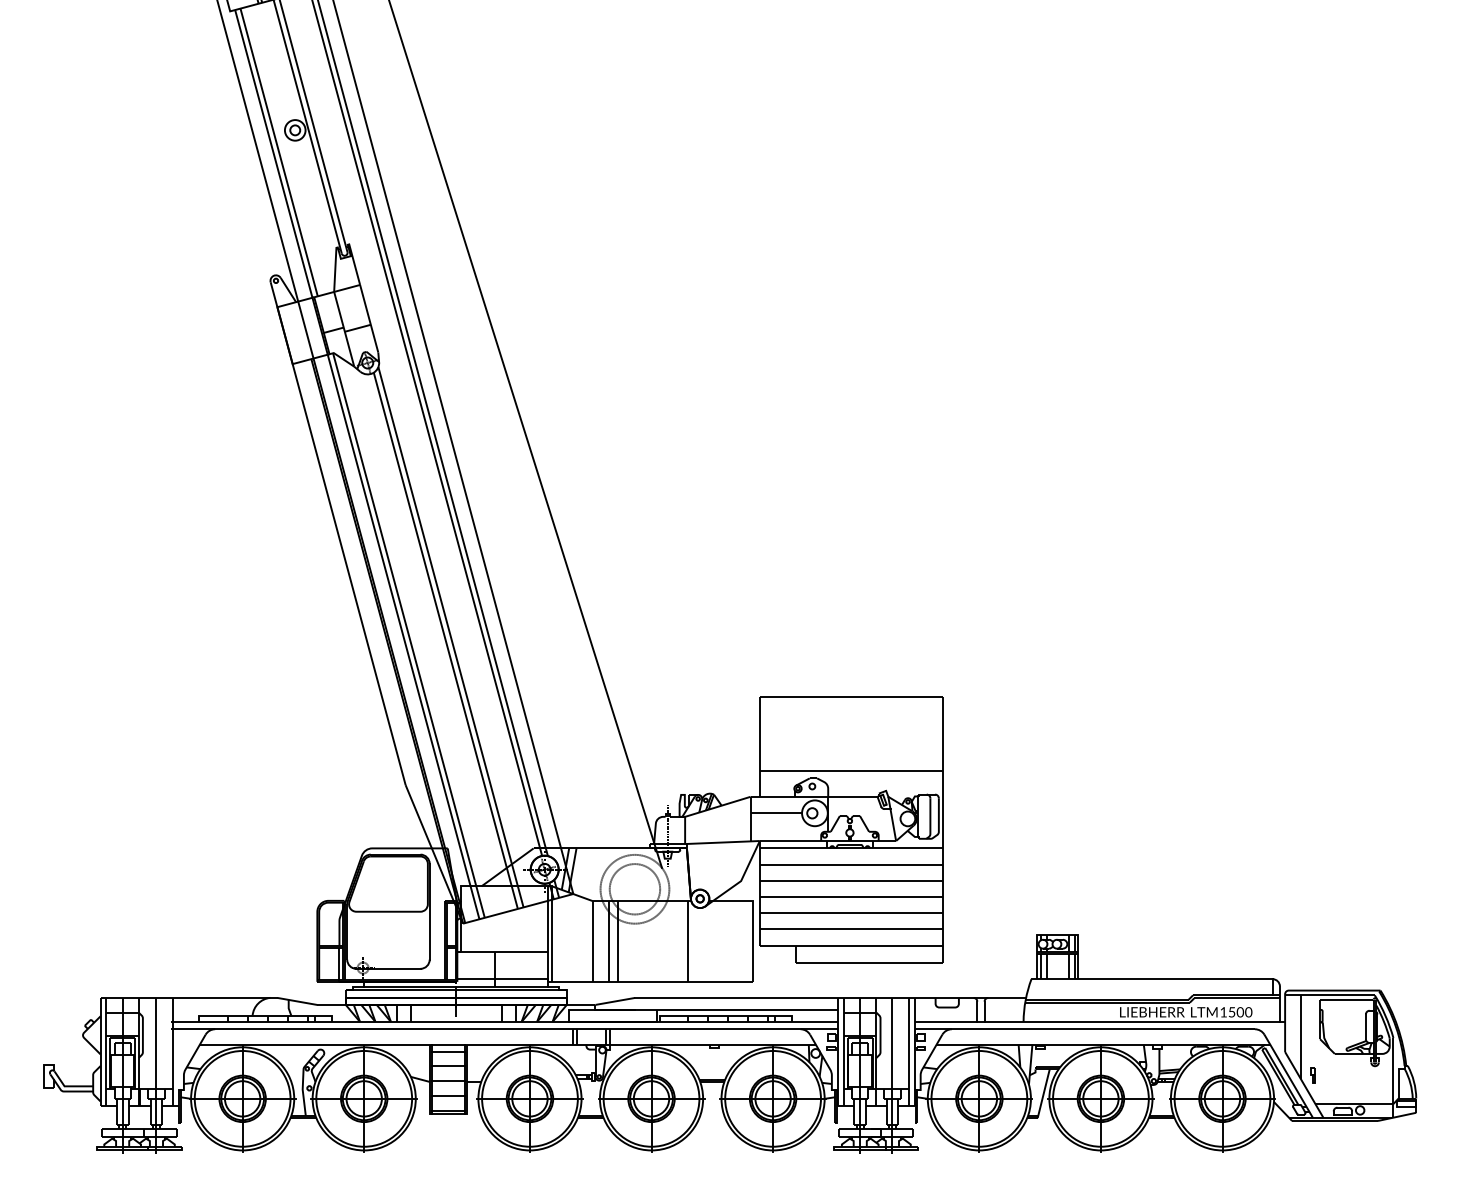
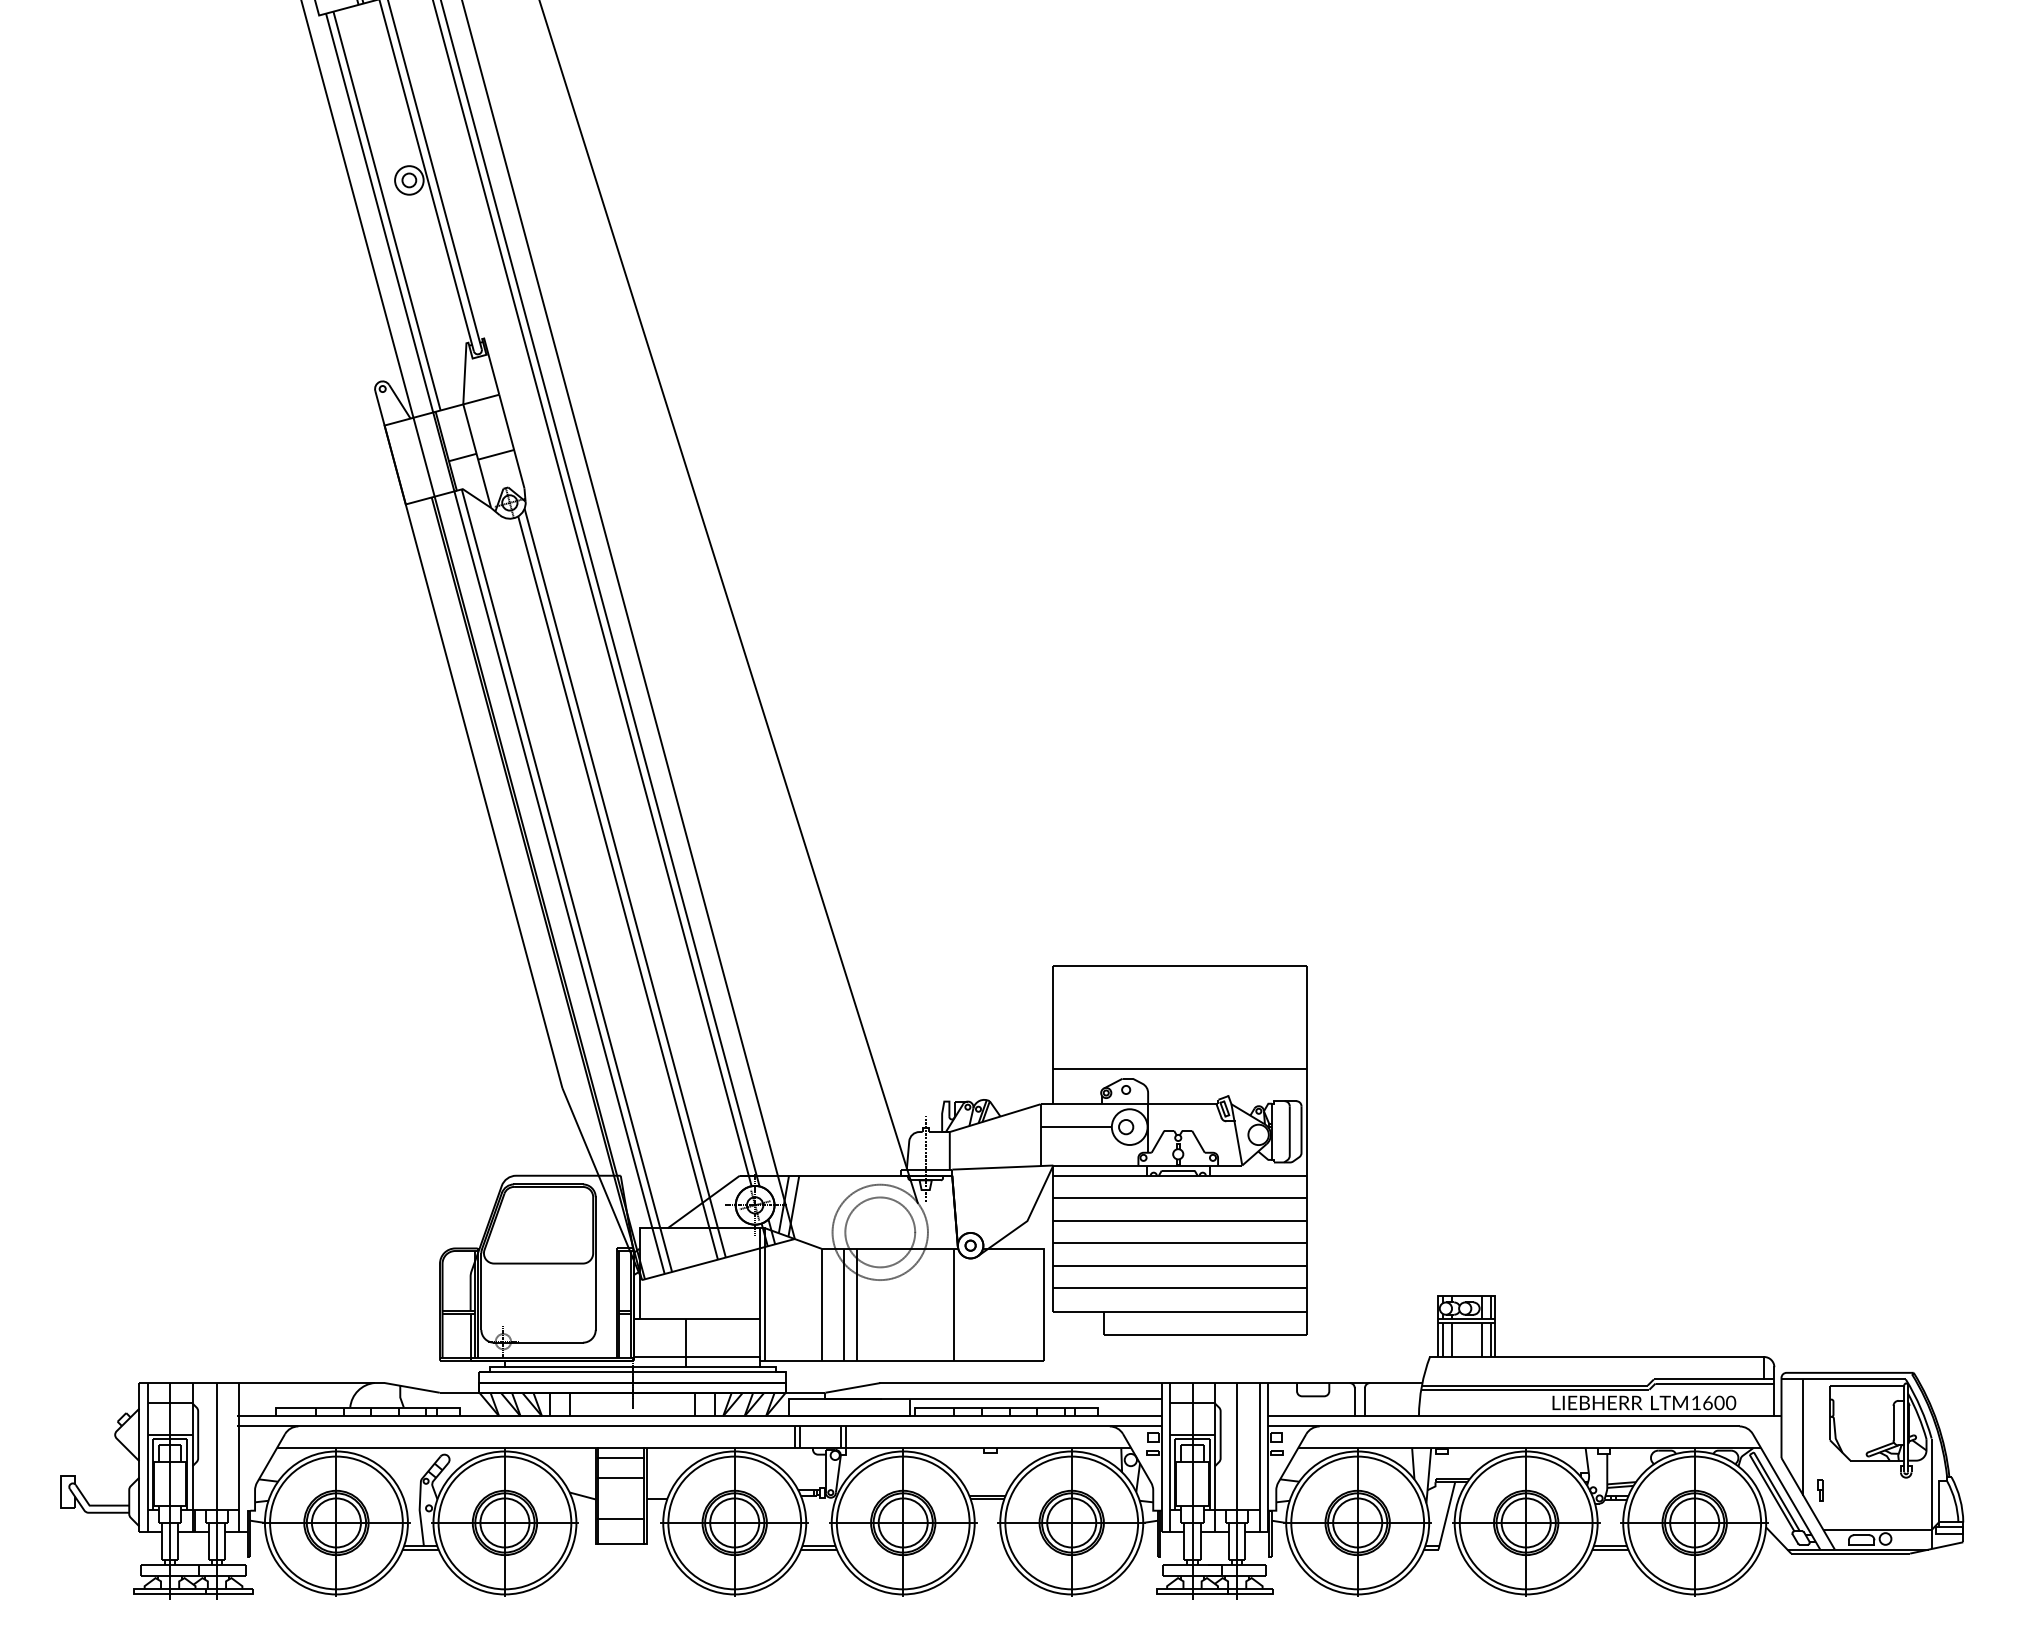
text: (1231, 1011) -> (1707, 1402), 1500 -> 1600
line: (448, 1081) -> (621, 1498), removed
line: (448, 1110) -> (621, 1539), removed

